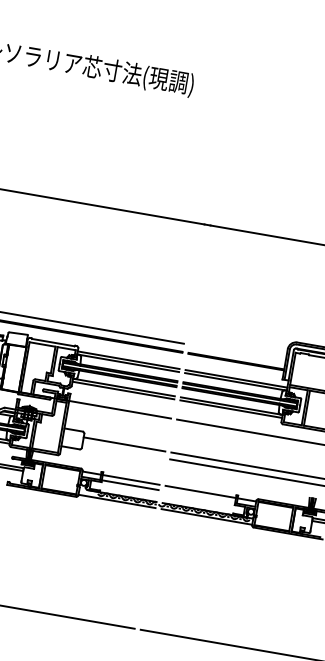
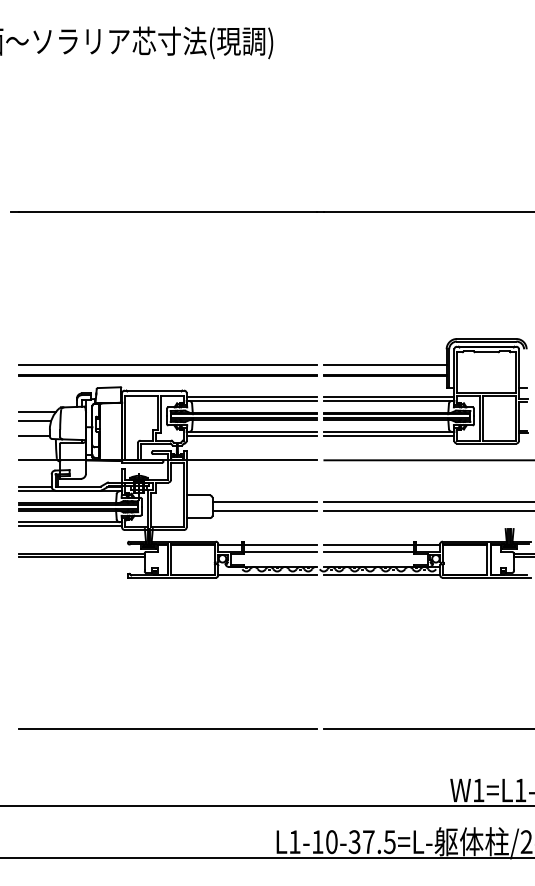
line: (237, 352) -> (385, 364), added
line: (123, 451) -> (264, 511), added
line: (200, 497) -> (369, 551), added

